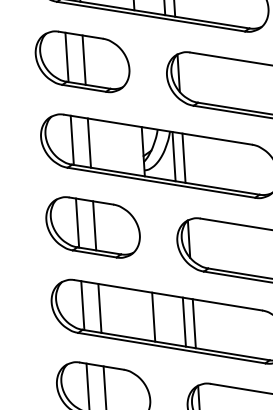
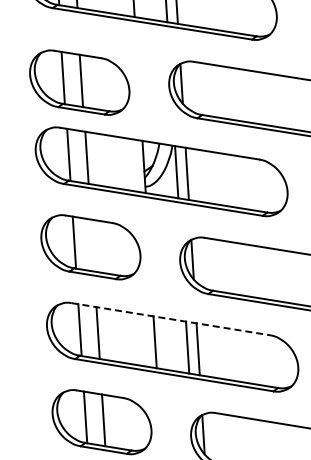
part: (82, 61) -> (79, 82), moved
line: (94, 225) -> (92, 245), removed
line: (168, 295) -> (170, 319), solid -> dashed

